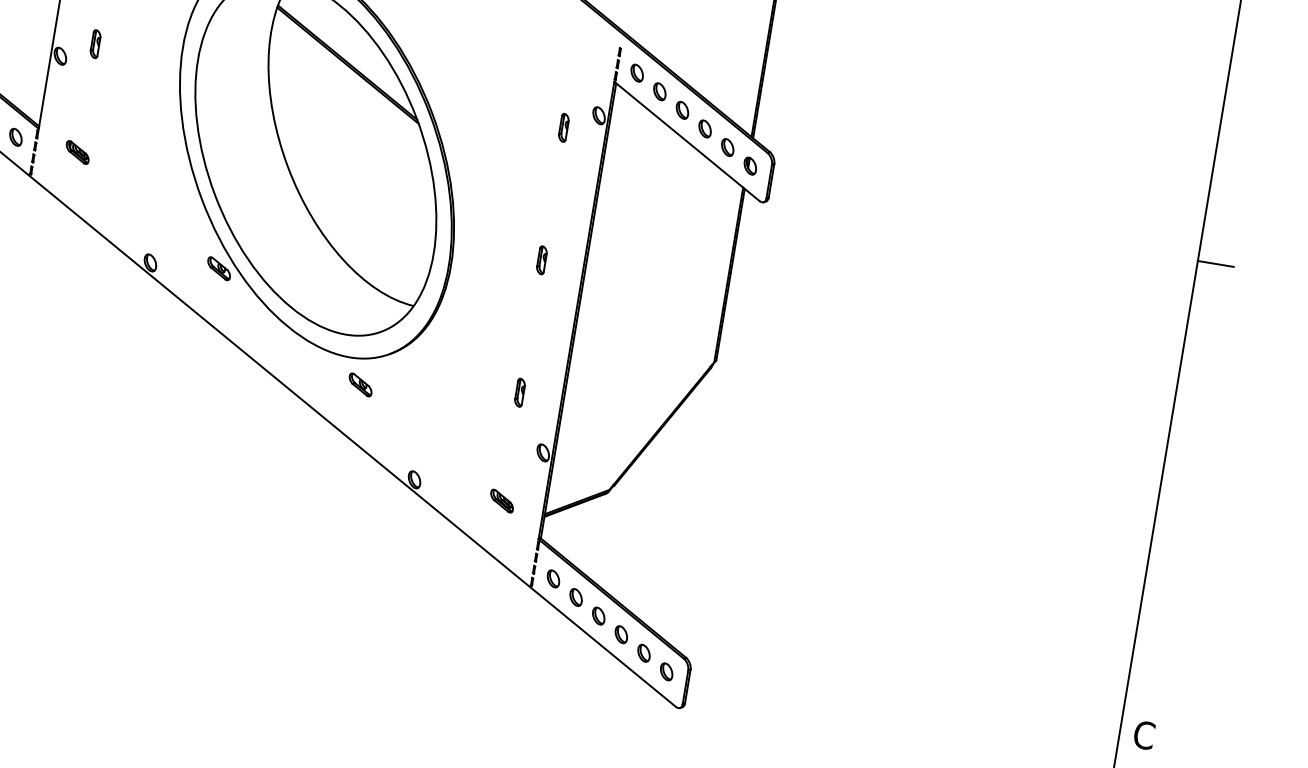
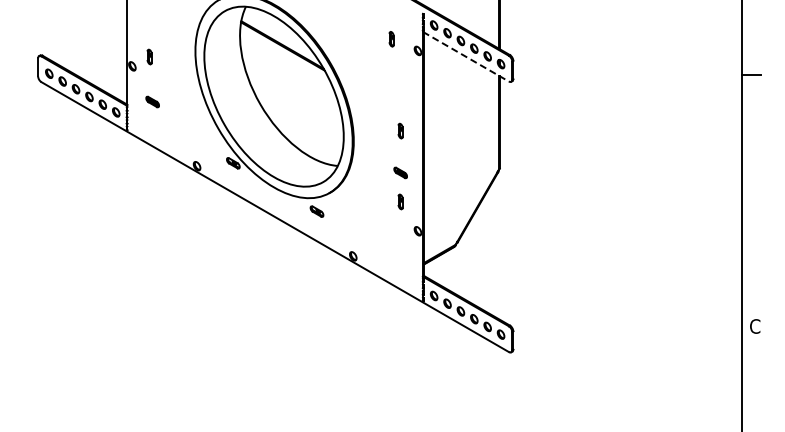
part: (563, 128) -> (391, 39), moved
line: (686, 140) -> (465, 56), solid -> dashed
part: (77, 151) -> (152, 101), moved
part: (501, 500) -> (400, 172), moved

